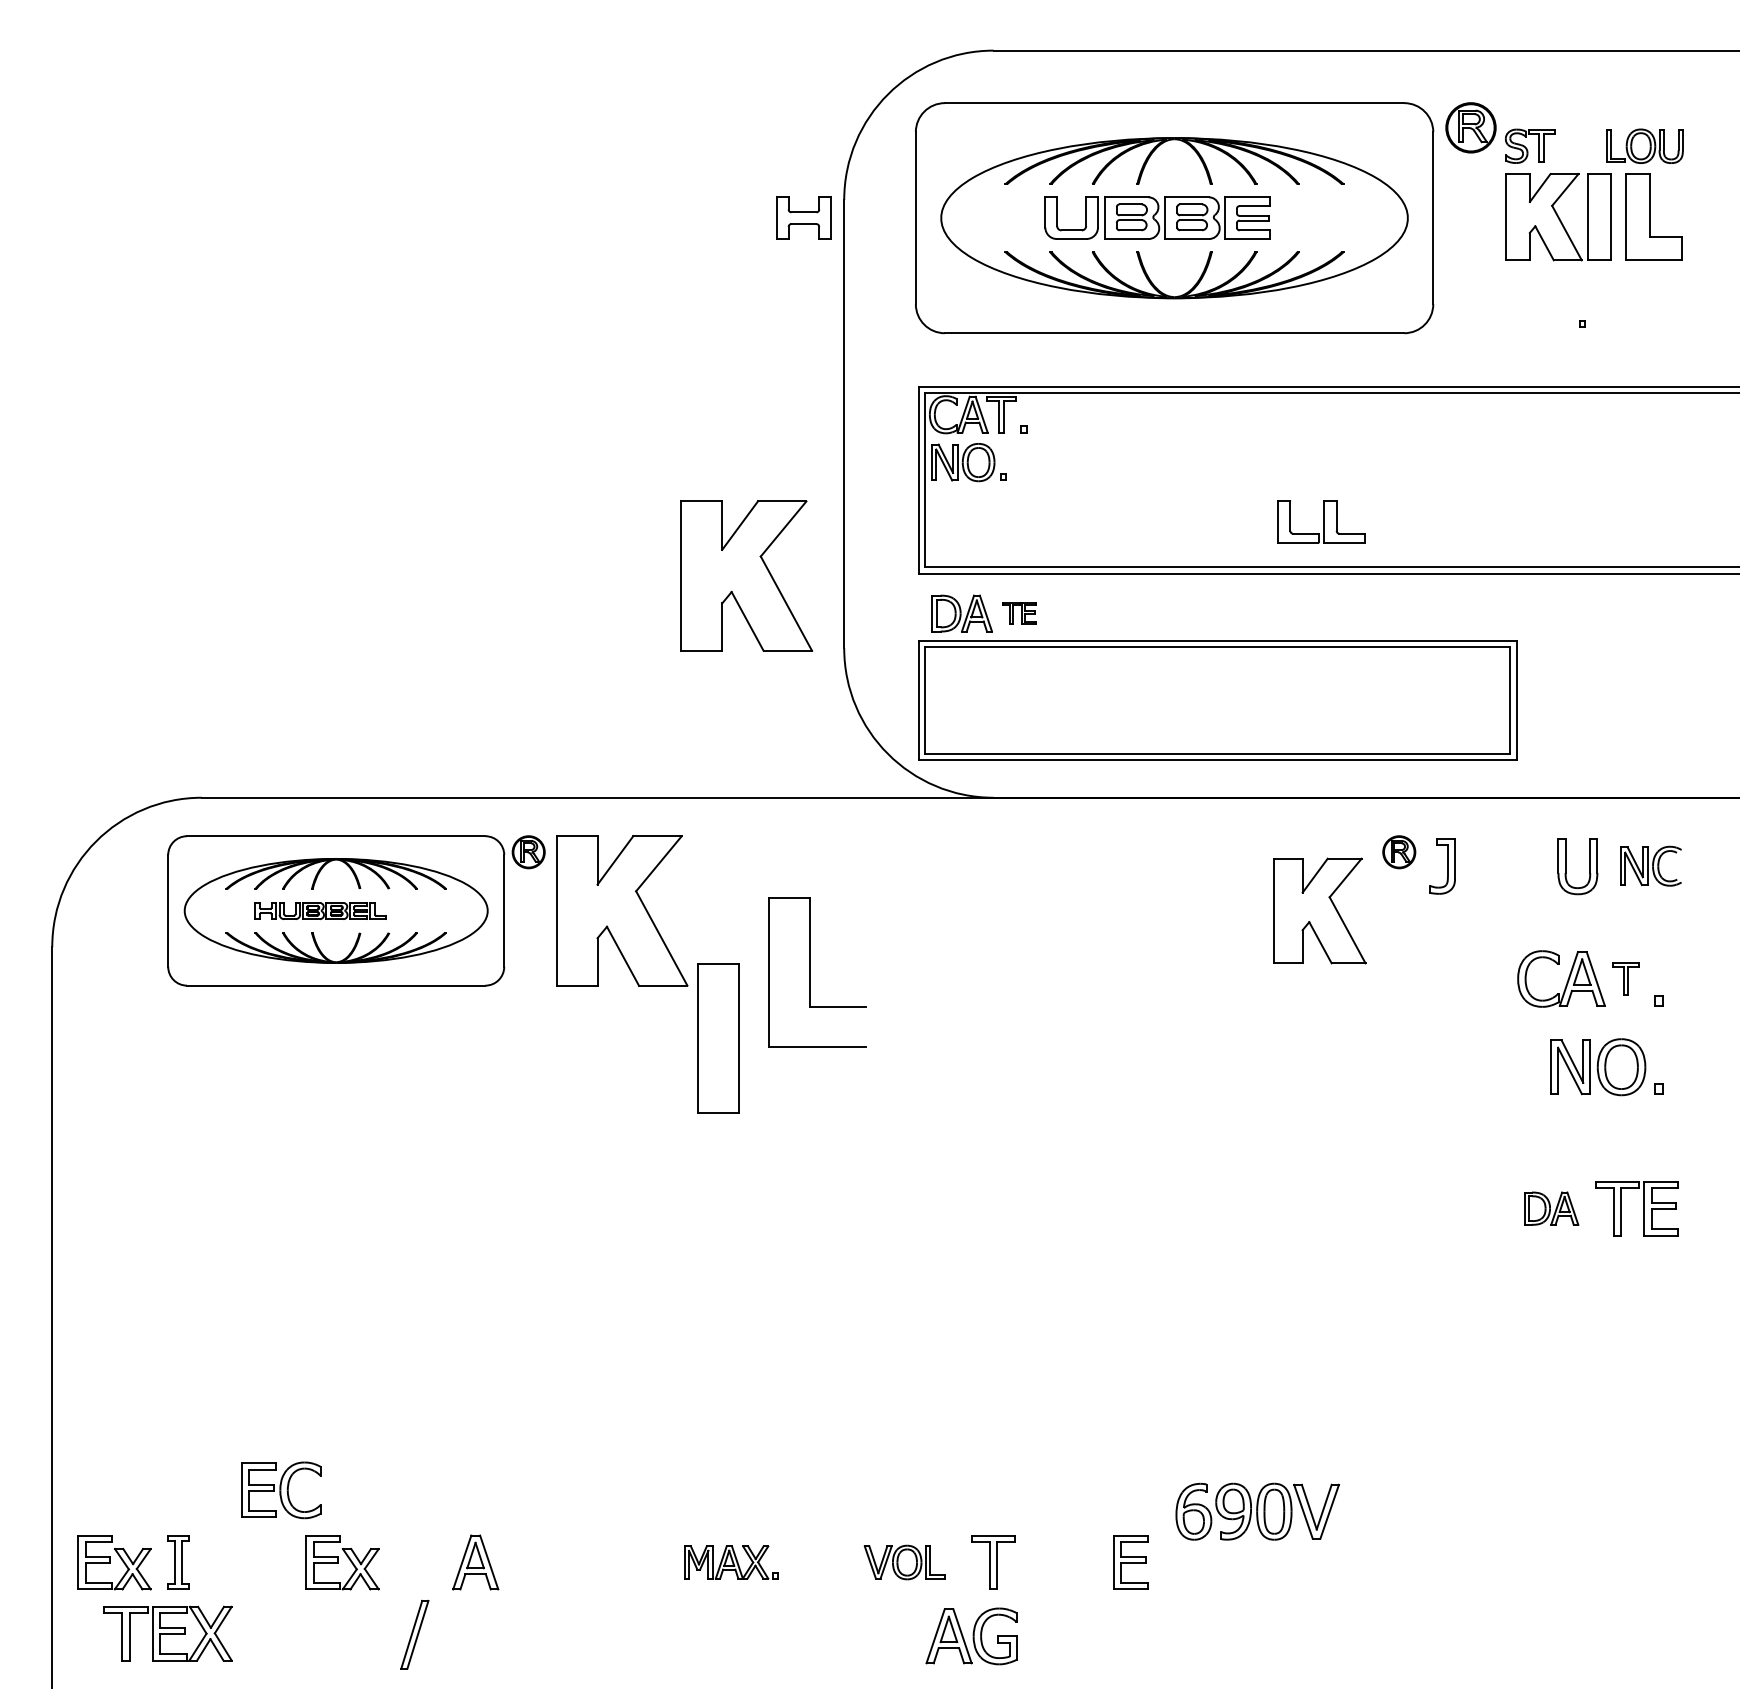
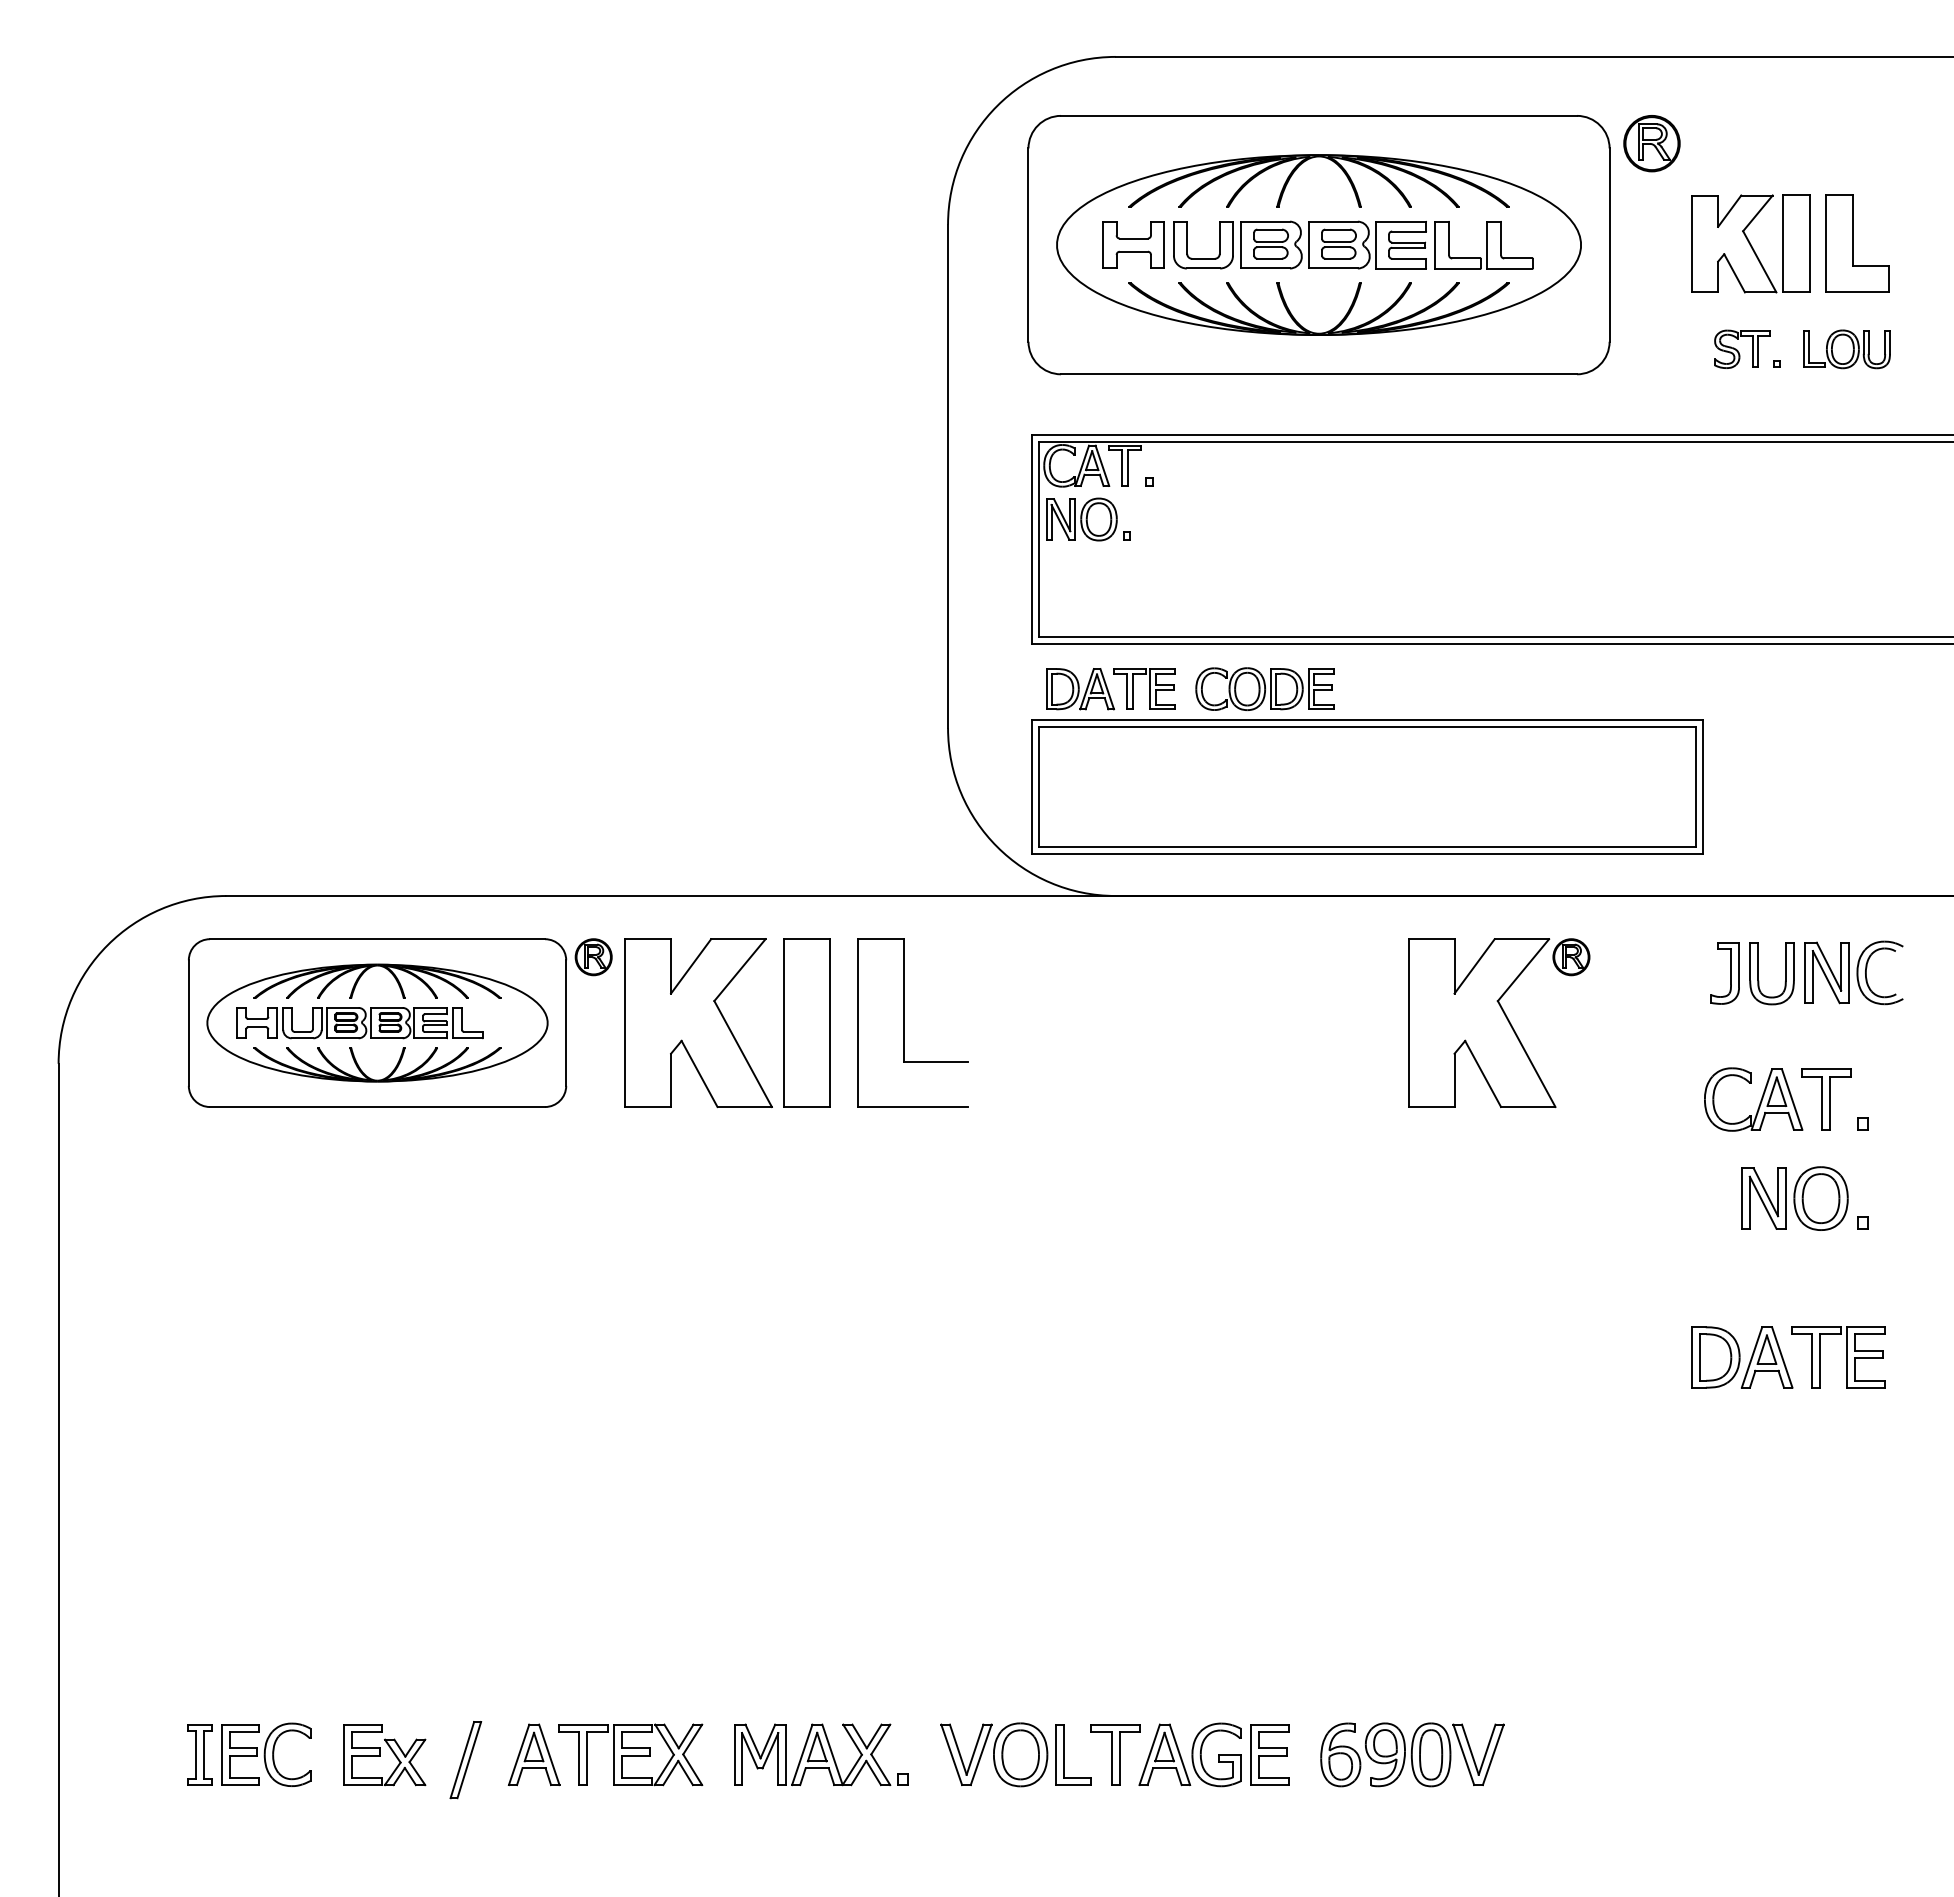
part: (1530, 145) -> (1742, 348), moved
part: (1644, 146) -> (1846, 349), moved
part: (803, 217) -> (1133, 244), moved
part: (1320, 522) -> (1483, 245), moved
part: (746, 576) -> (838, 647), removed
part: (1019, 612) -> (1144, 688), size x1.67
part: (1125, 612) -> (1264, 688), added
part: (1650, 865) -> (1853, 972), size x1.43
part: (1442, 866) -> (1724, 973), moved
part: (320, 911) -> (359, 1023), size x1.67
part: (1320, 911) -> (1482, 1023), size x1.43
part: (809, 971) -> (904, 1022), moved
part: (1626, 978) -> (1826, 1099), size x1.67
part: (718, 1037) -> (806, 1022), moved
part: (1551, 1208) -> (1742, 1357), size x1.67
part: (281, 1490) -> (266, 1754), moved
part: (1257, 1511) -> (1412, 1754), moved
part: (731, 1562) -> (821, 1754), size x1.67
part: (904, 1562) -> (1015, 1754), size x1.67
part: (114, 1563) -> (128, 1755), removed
part: (167, 1633) -> (630, 1754), moved
part: (414, 1635) -> (465, 1760), moved
part: (971, 1636) -> (1189, 1754), moved

